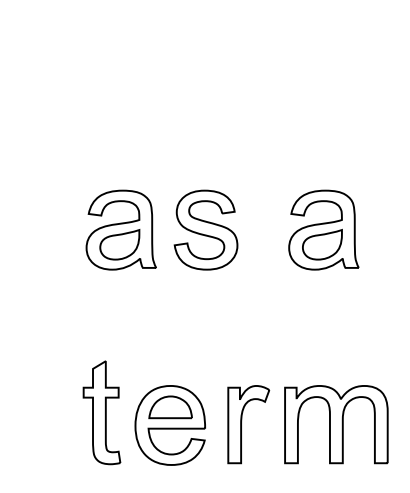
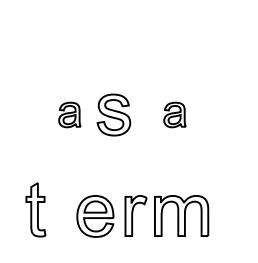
part: (120, 229) -> (69, 114), size x0.6
part: (322, 229) -> (174, 114), size x0.6
part: (101, 412) -> (35, 209), moved

